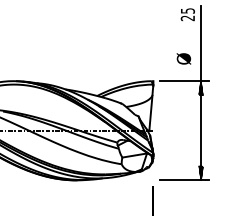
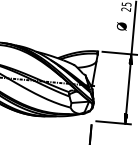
text: (183, 58) -> (121, 26), moved

